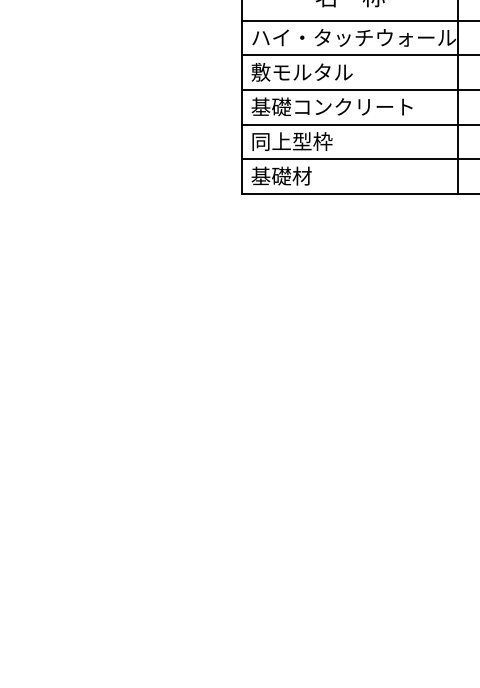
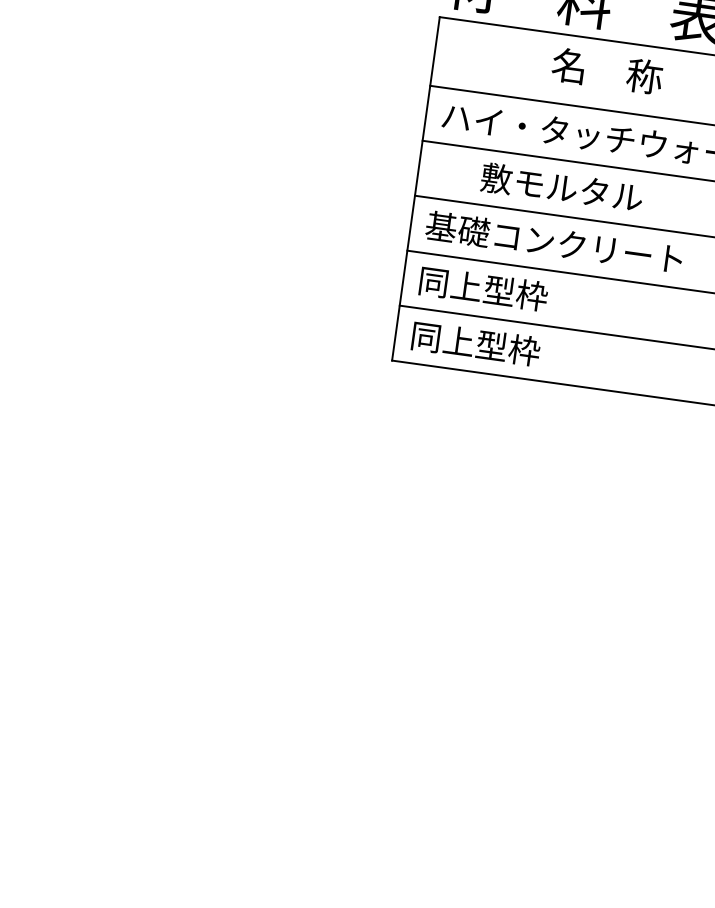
text: (301, 72) -> (560, 187), moved
text: (291, 175) -> (474, 342), 基礎材 -> 同上型枠

